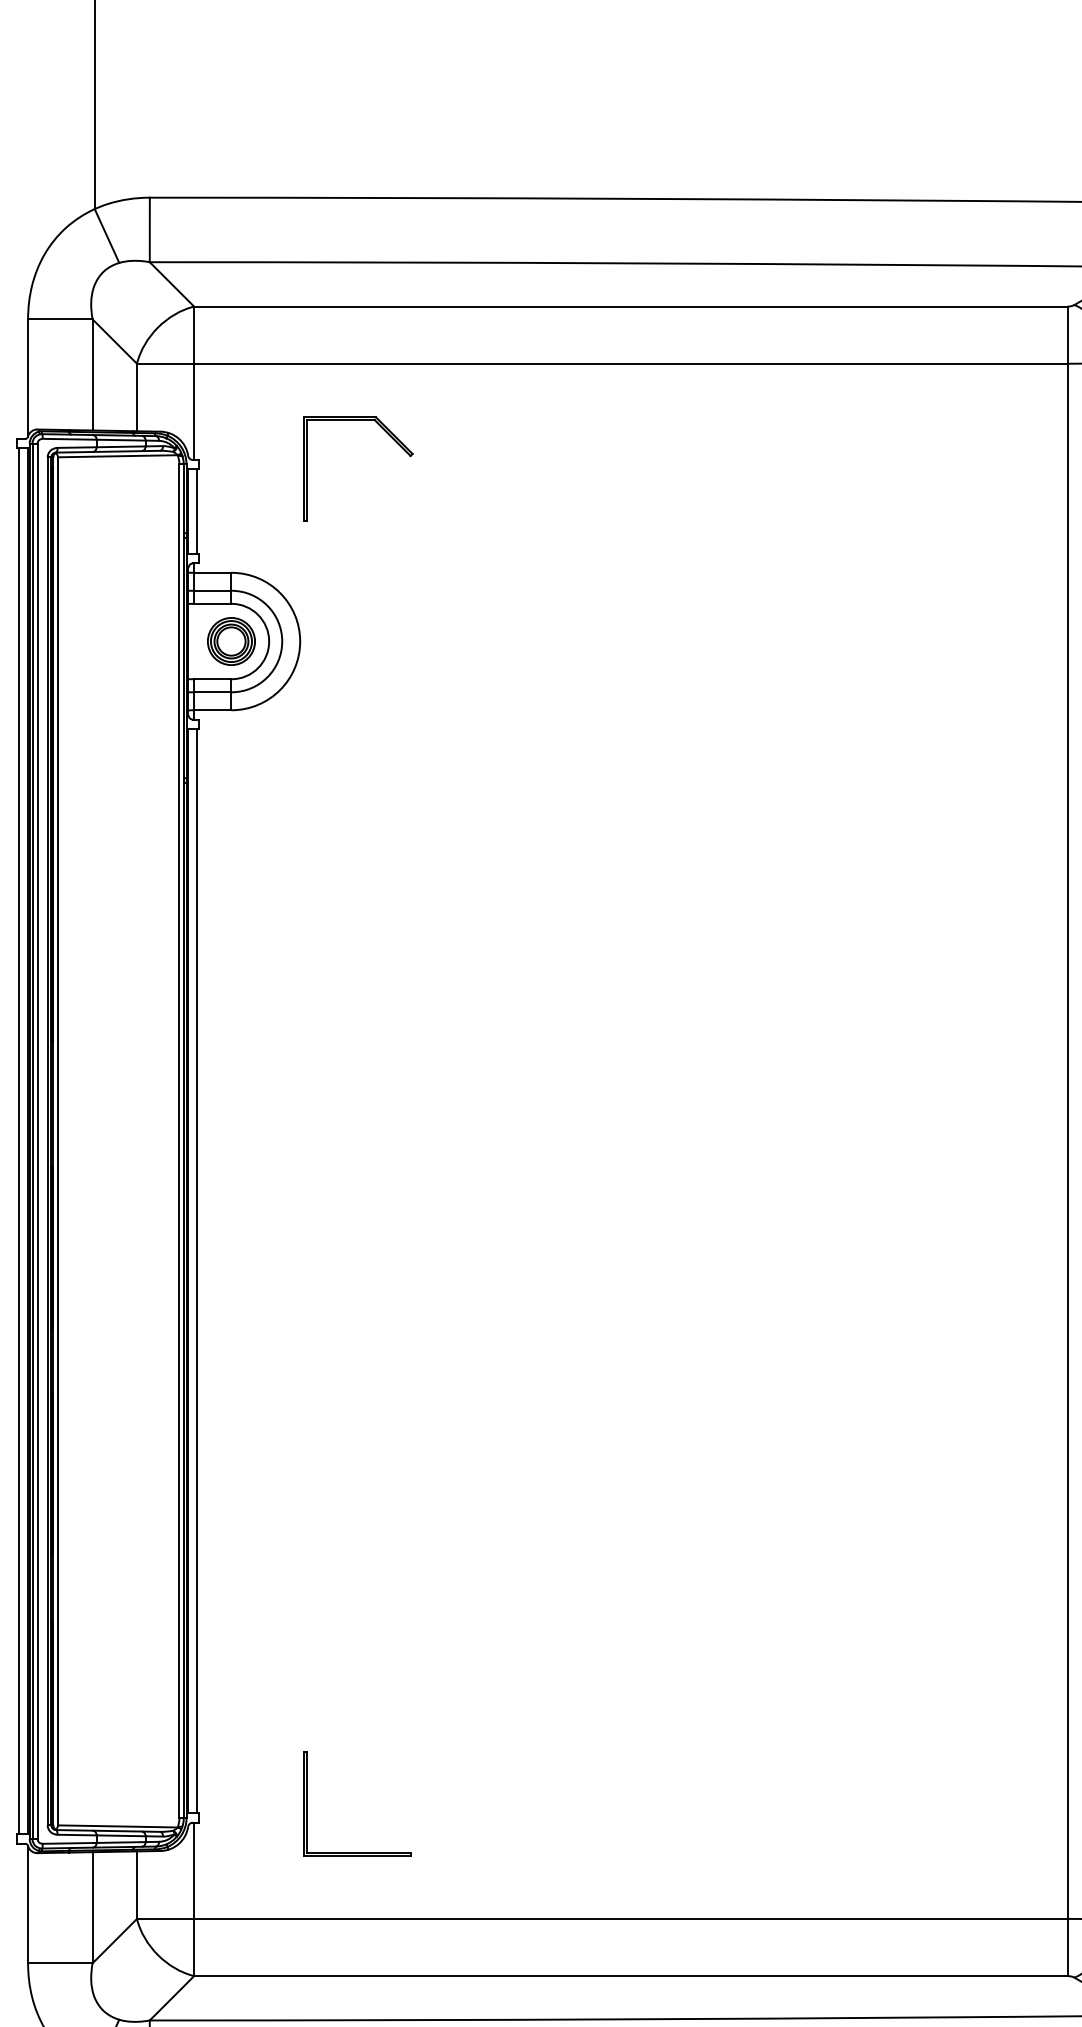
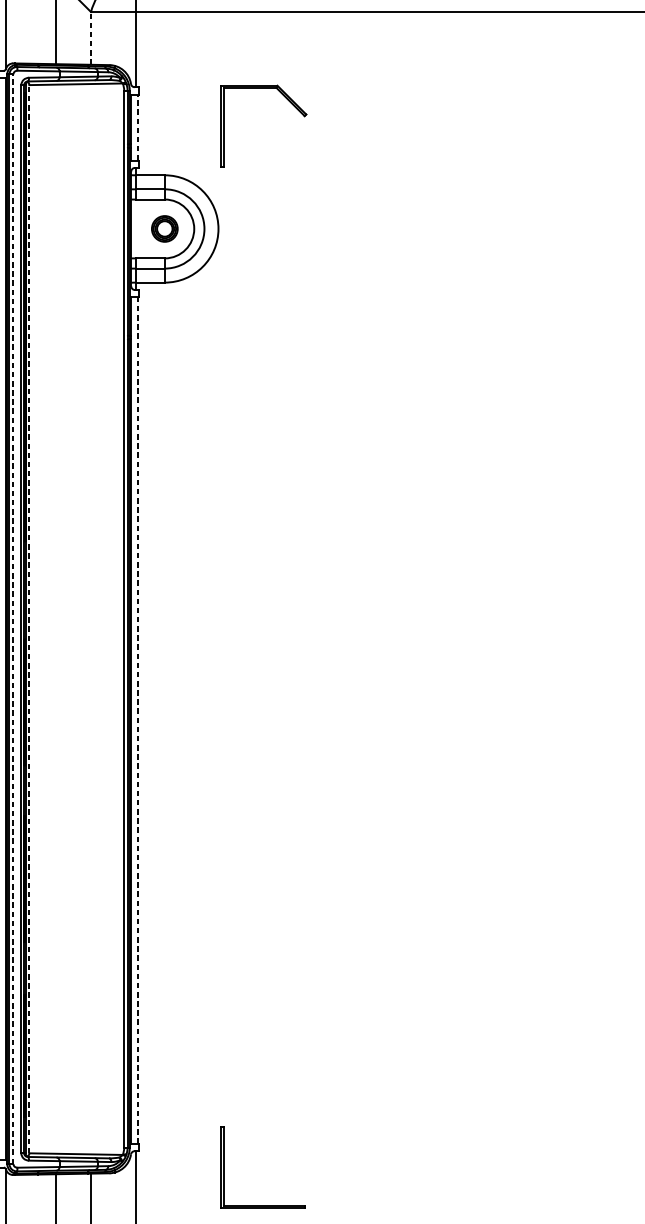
line: (136, 397) -> (90, 38), solid -> dashed
part: (389, 436) -> (288, 100), moved
line: (196, 511) -> (137, 127), solid -> dashed
part: (231, 641) -> (164, 228), size x0.7
line: (58, 1140) -> (29, 618), solid -> dashed
line: (37, 1141) -> (13, 619), solid -> dashed
line: (196, 1270) -> (137, 720), solid -> dashed
part: (357, 1852) -> (263, 1204), moved

